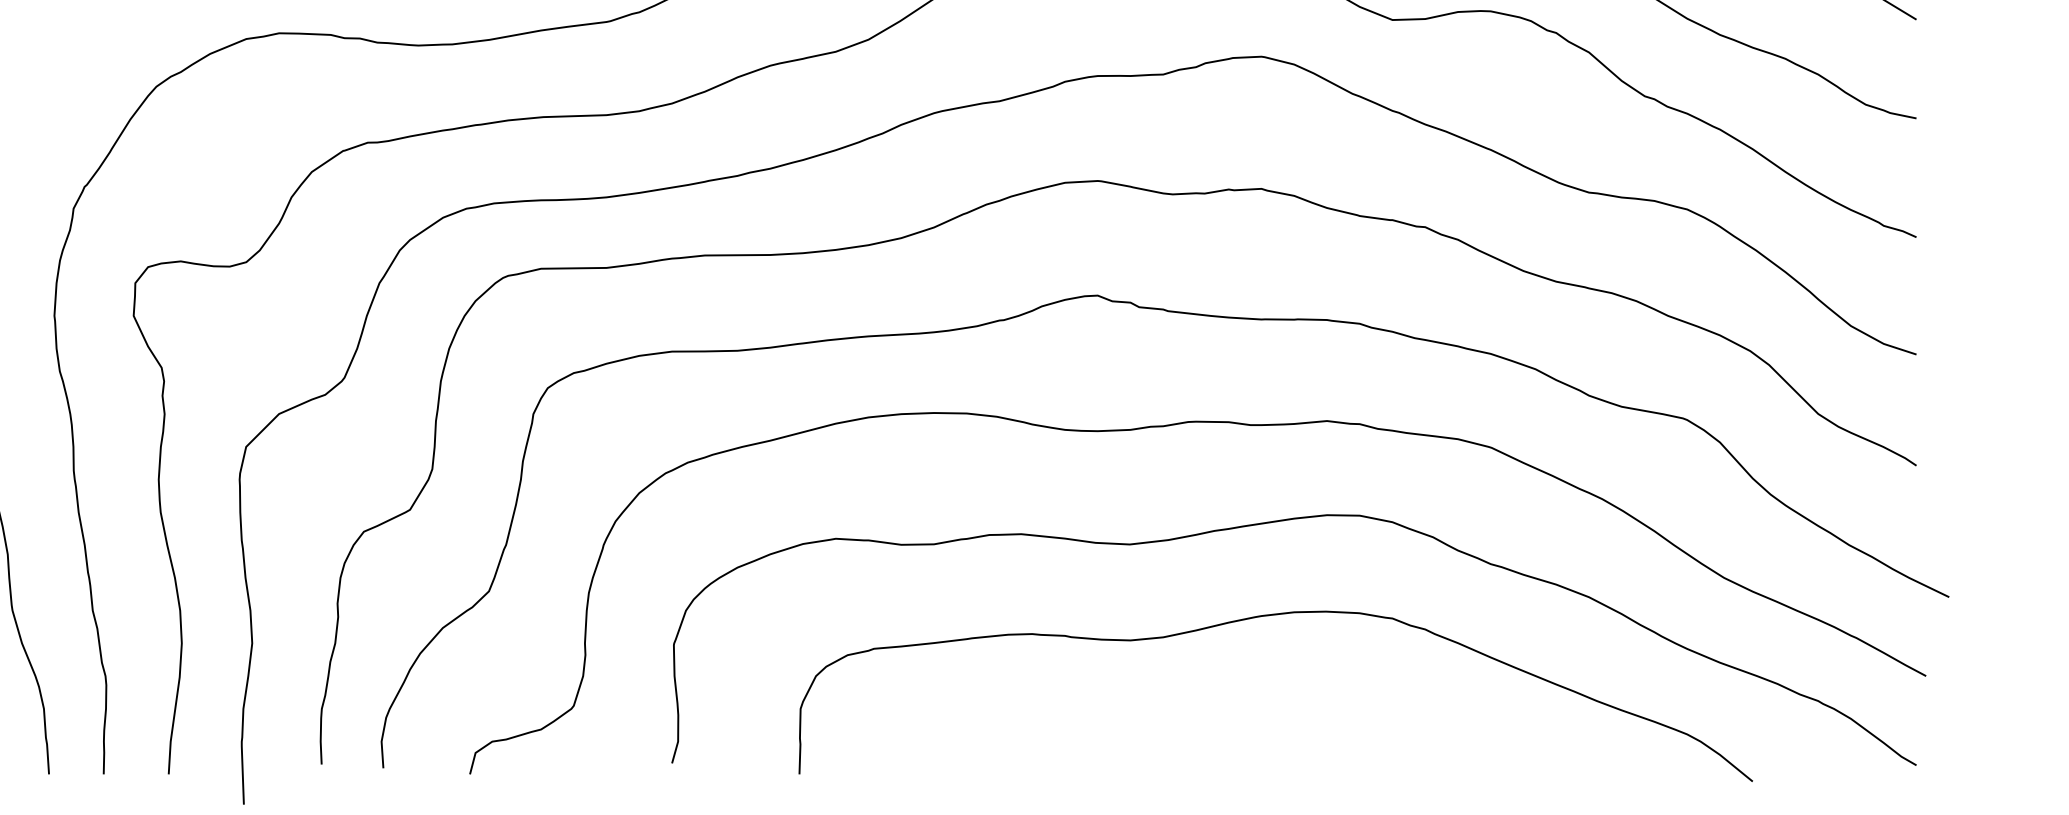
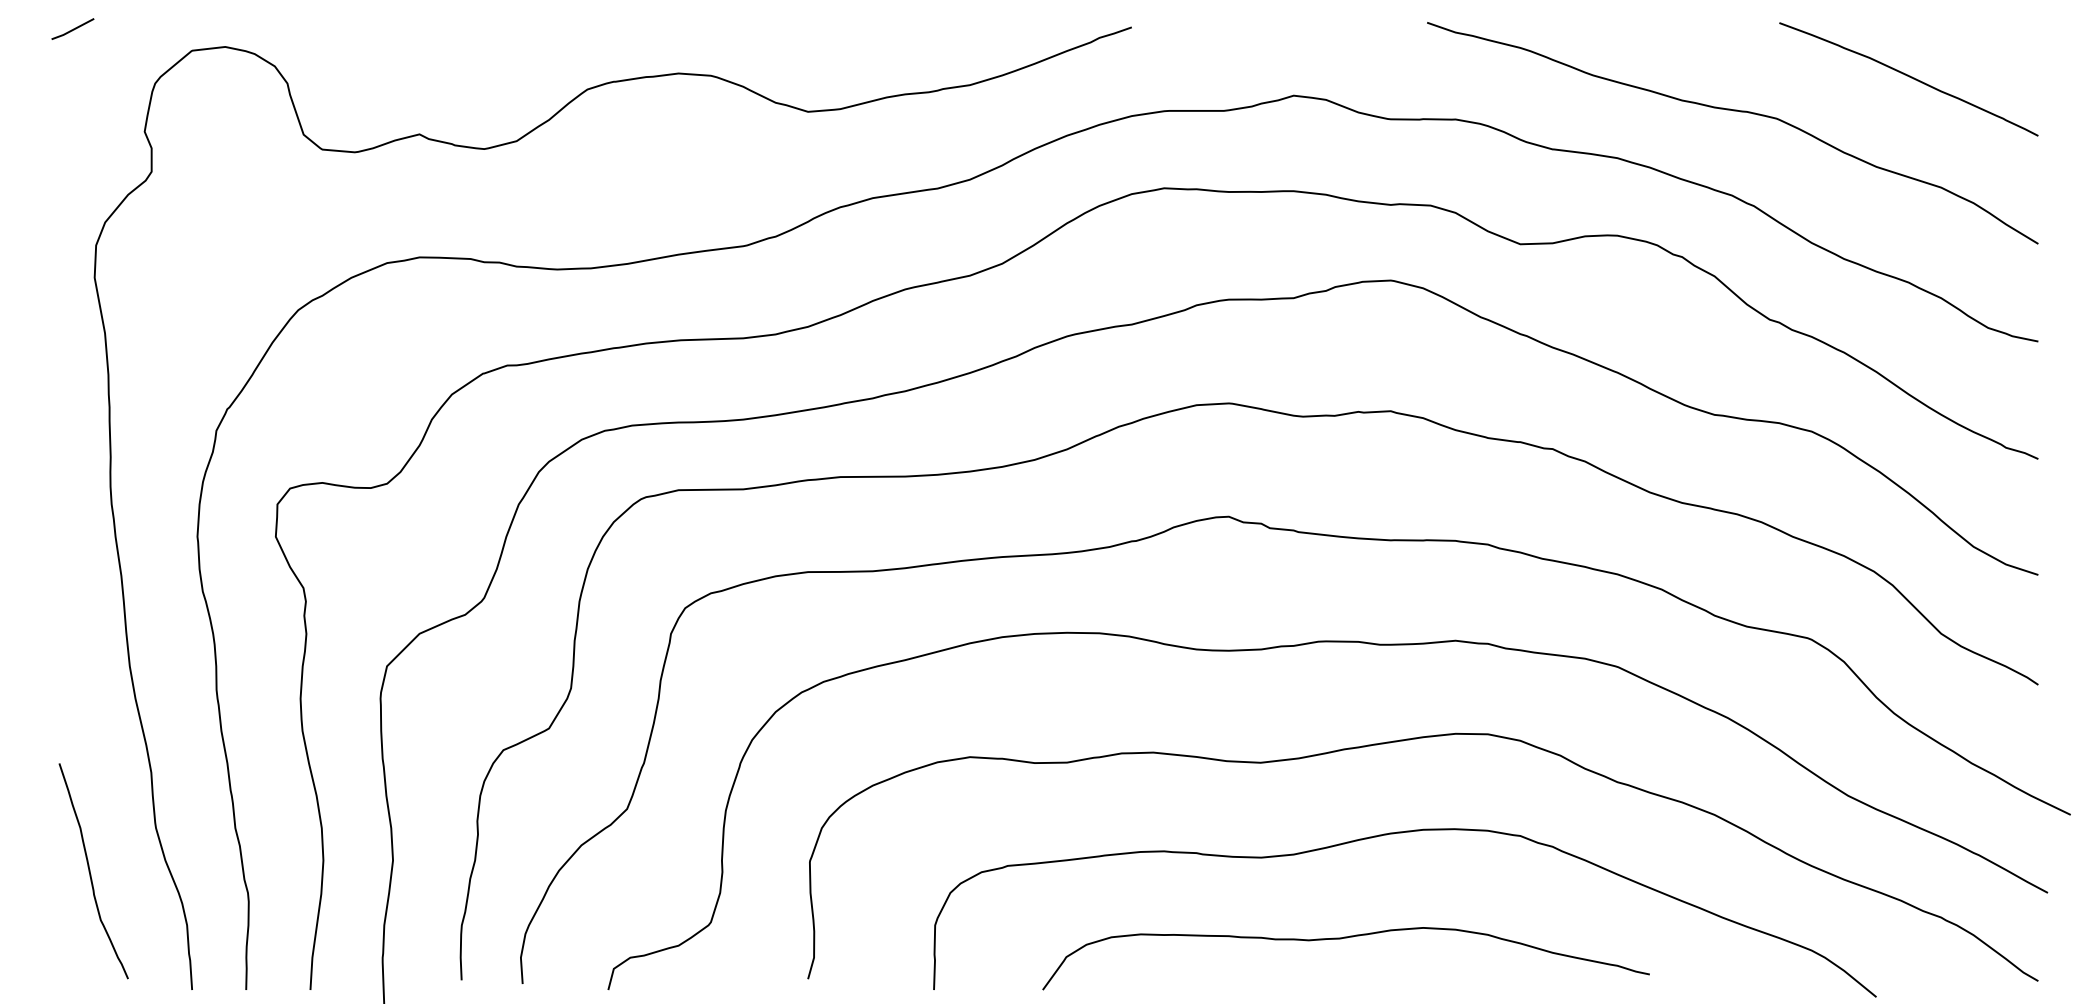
curve: (1211, 723) -> (1341, 939), added

